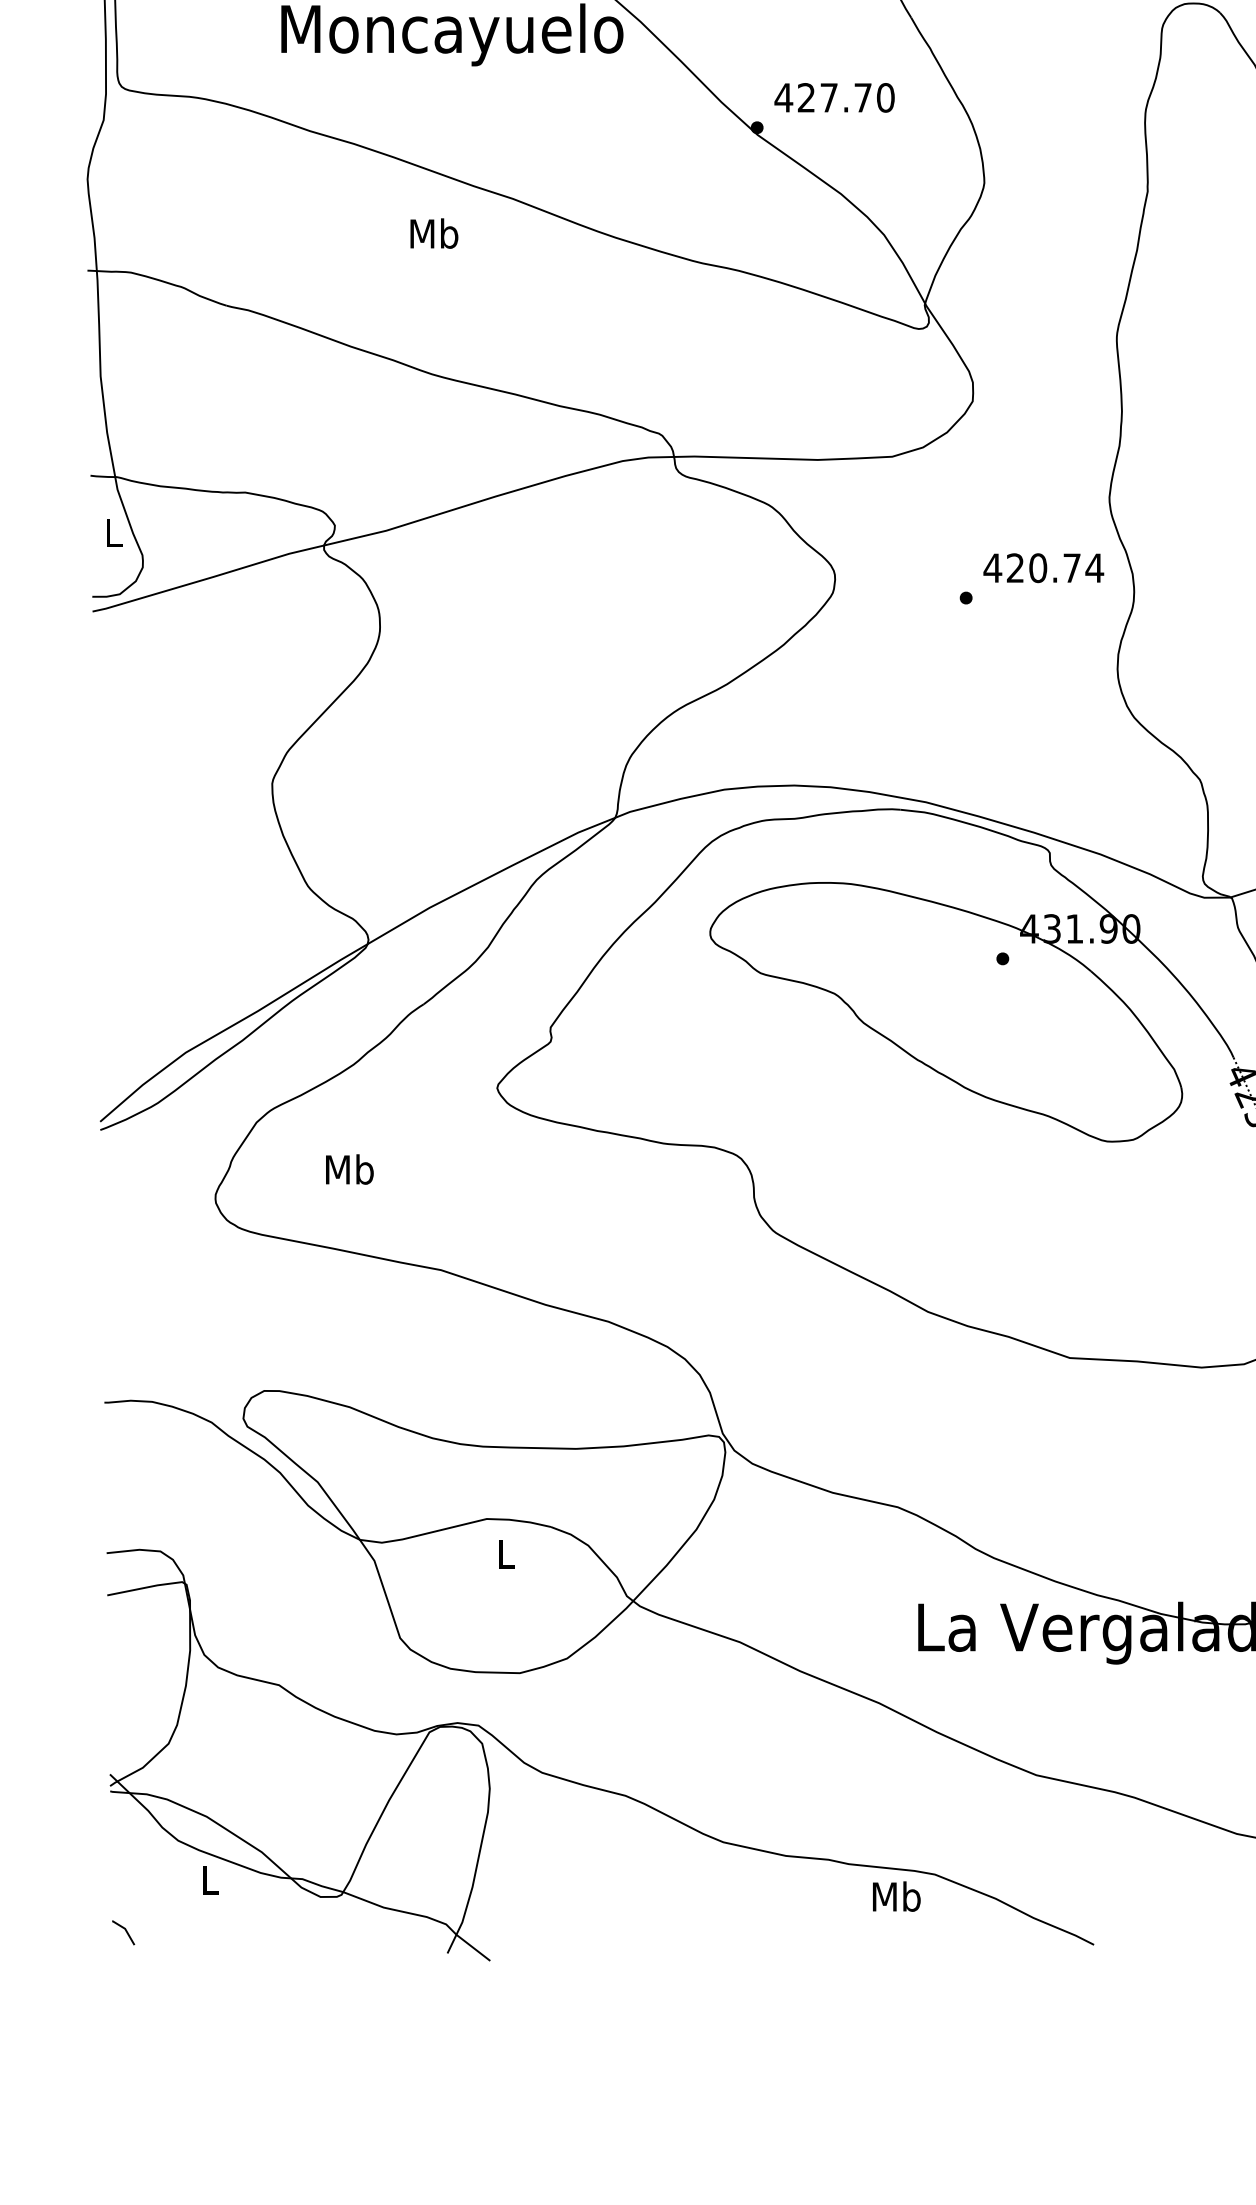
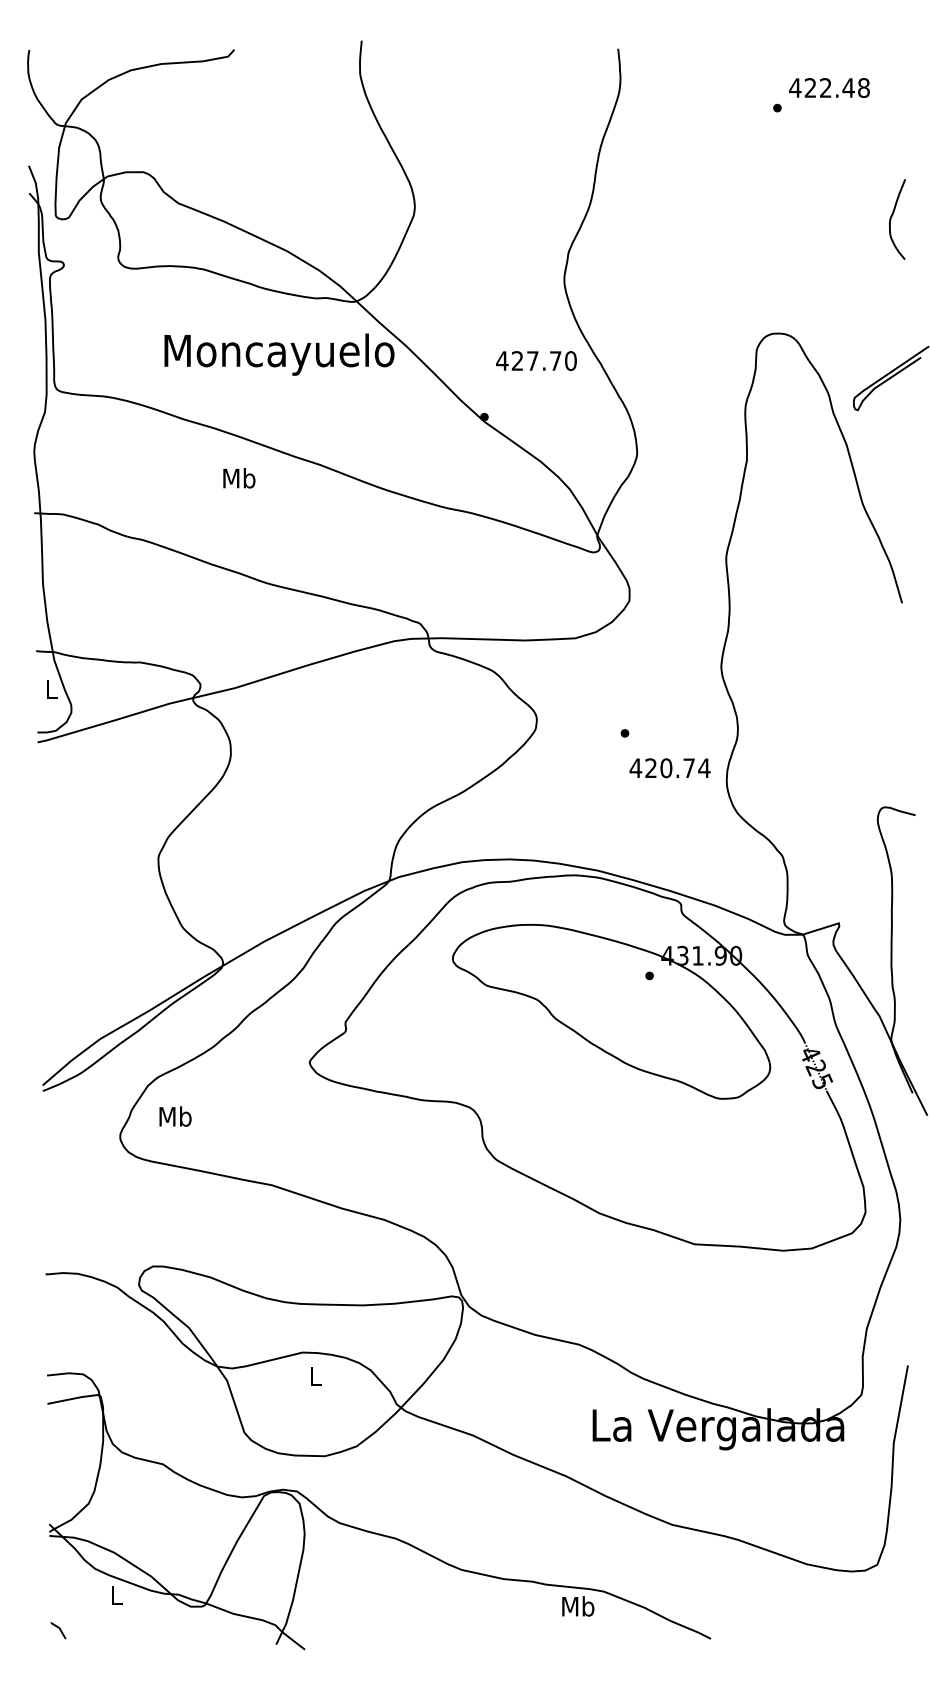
text: (834, 97) -> (536, 360), moved
text: (434, 233) -> (239, 478), moved
text: (1042, 568) -> (669, 768), moved
text: (349, 1169) -> (175, 1116), moved

